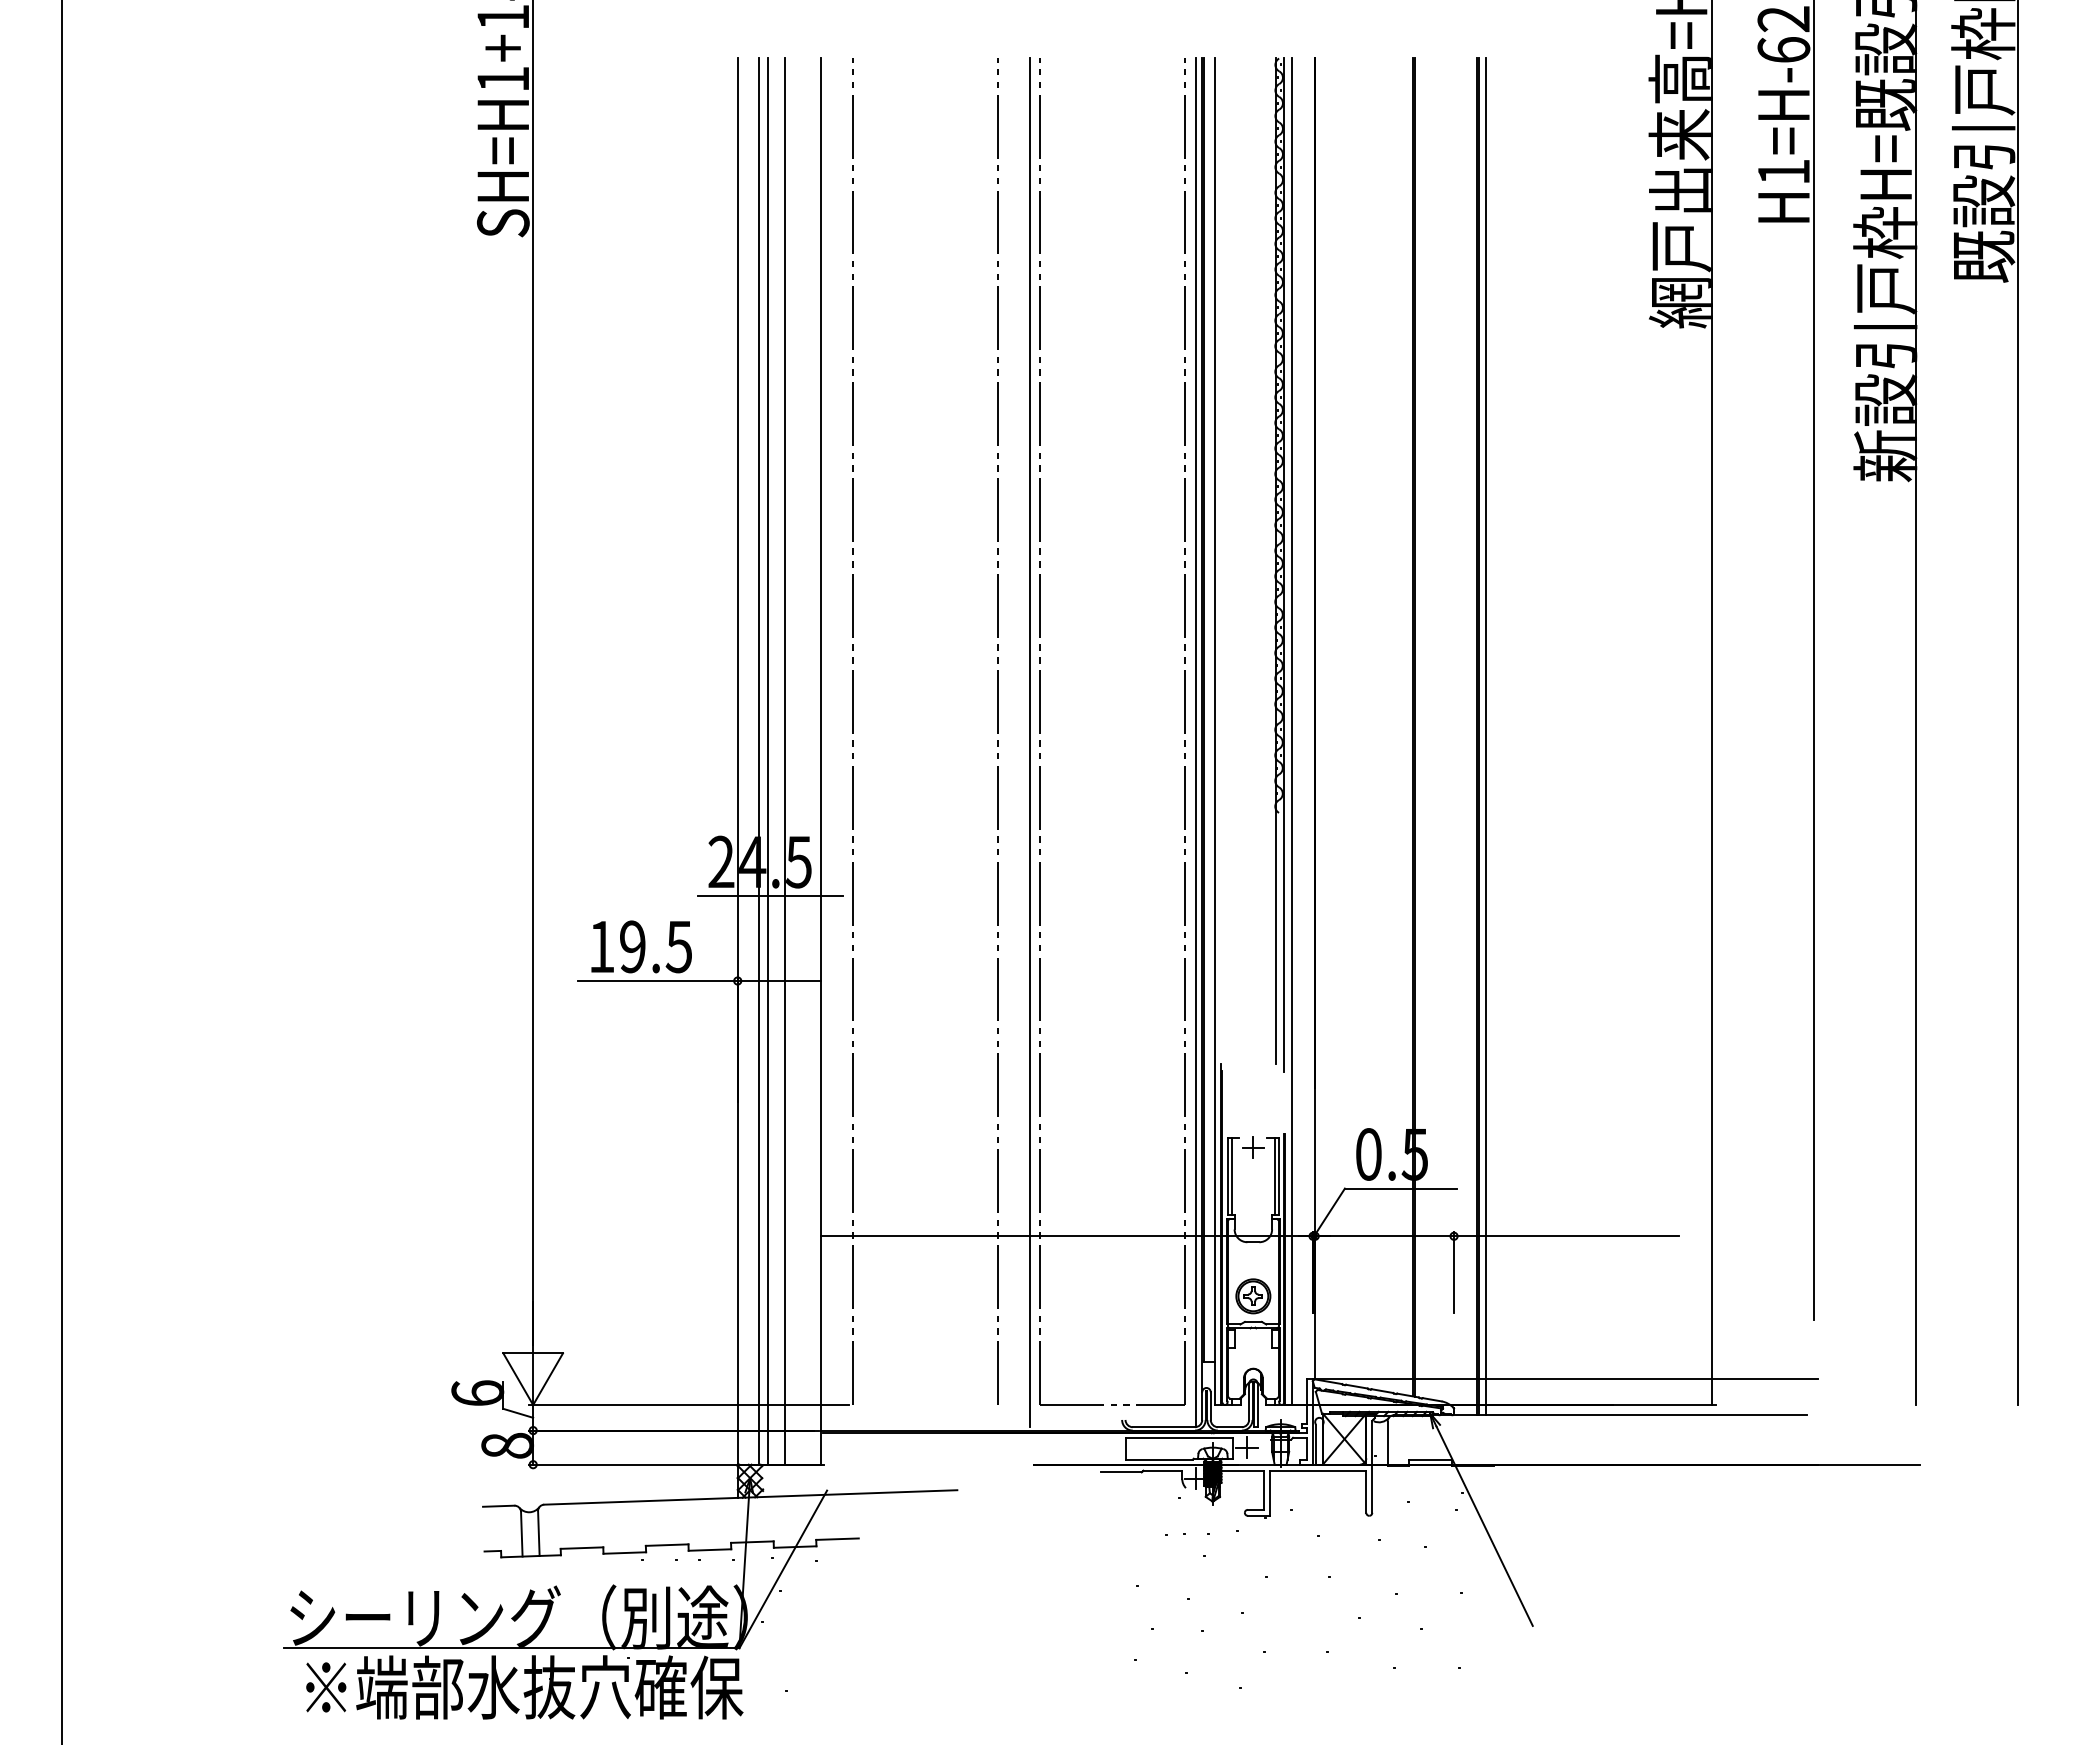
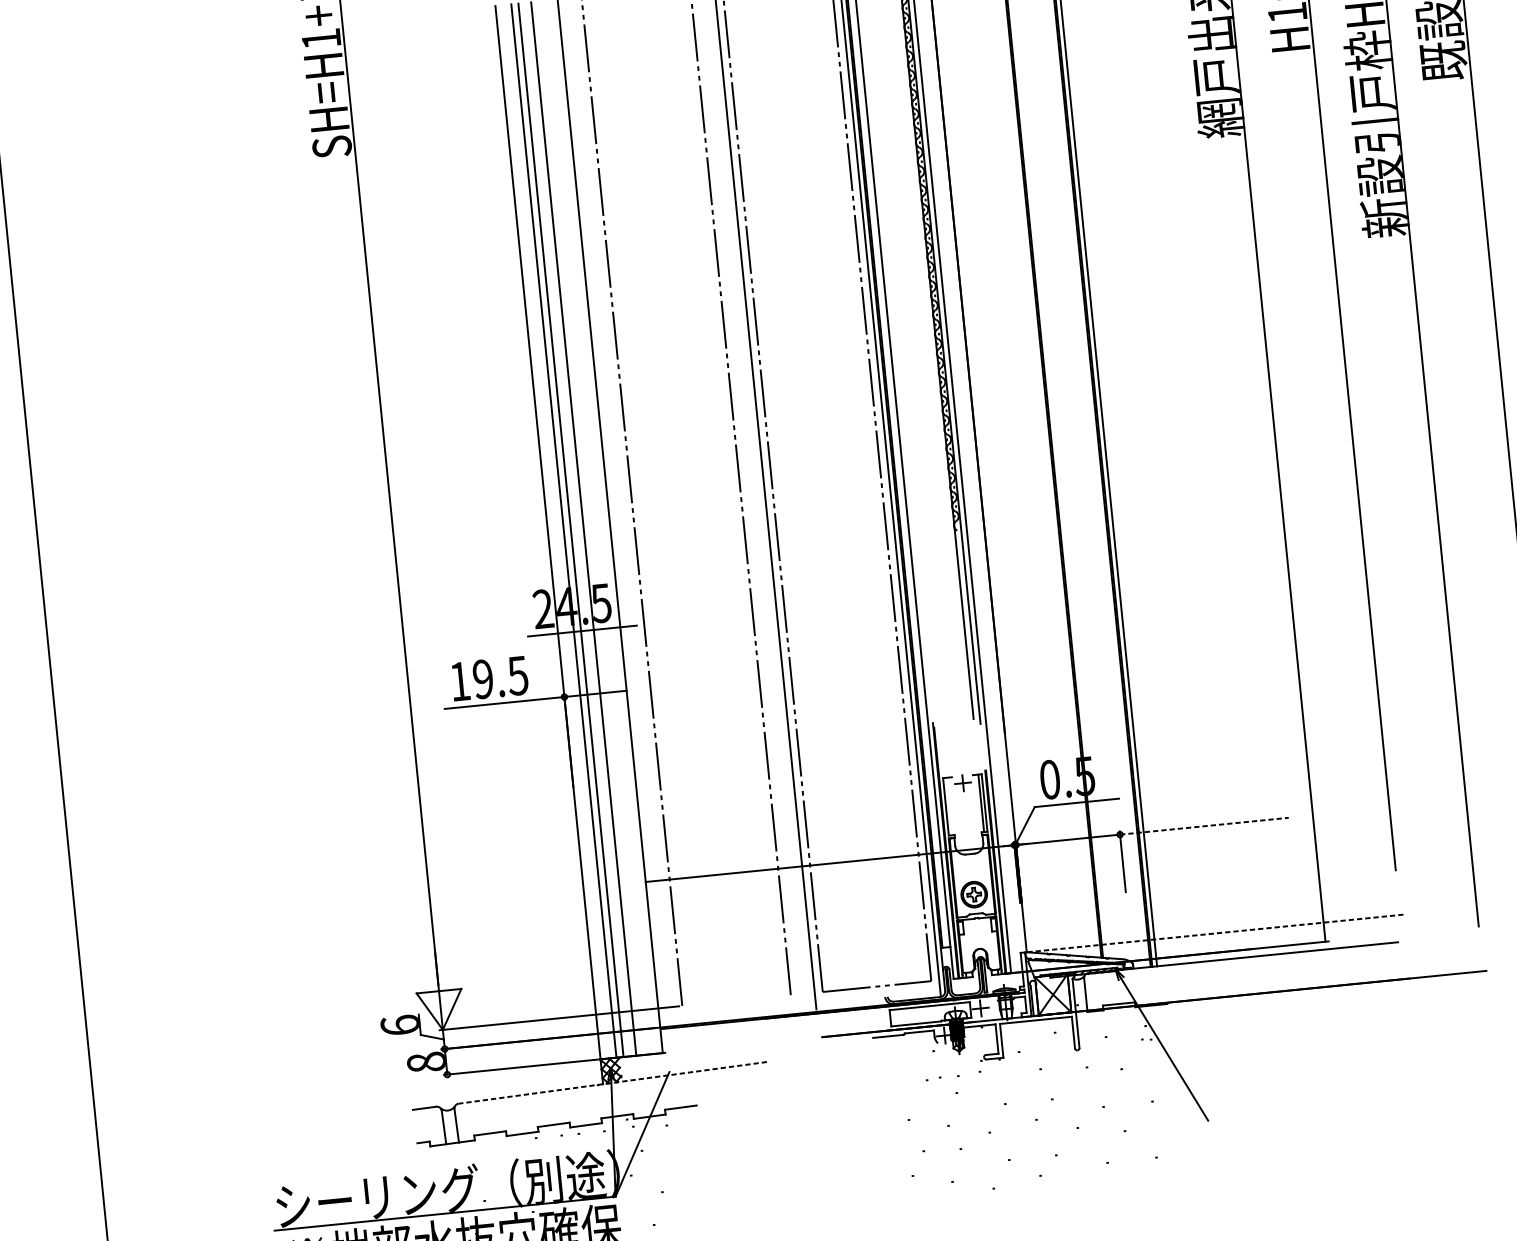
line: (1232, 1176) -> (949, 806), removed
line: (1566, 1236) -> (1204, 826), solid -> dashed
line: (1567, 1379) -> (1215, 933), solid -> dashed
line: (750, 1497) -> (612, 1082), solid -> dashed

